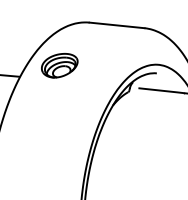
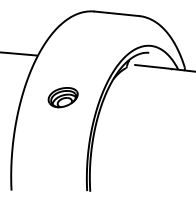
part: (58, 65) -> (62, 97), moved

